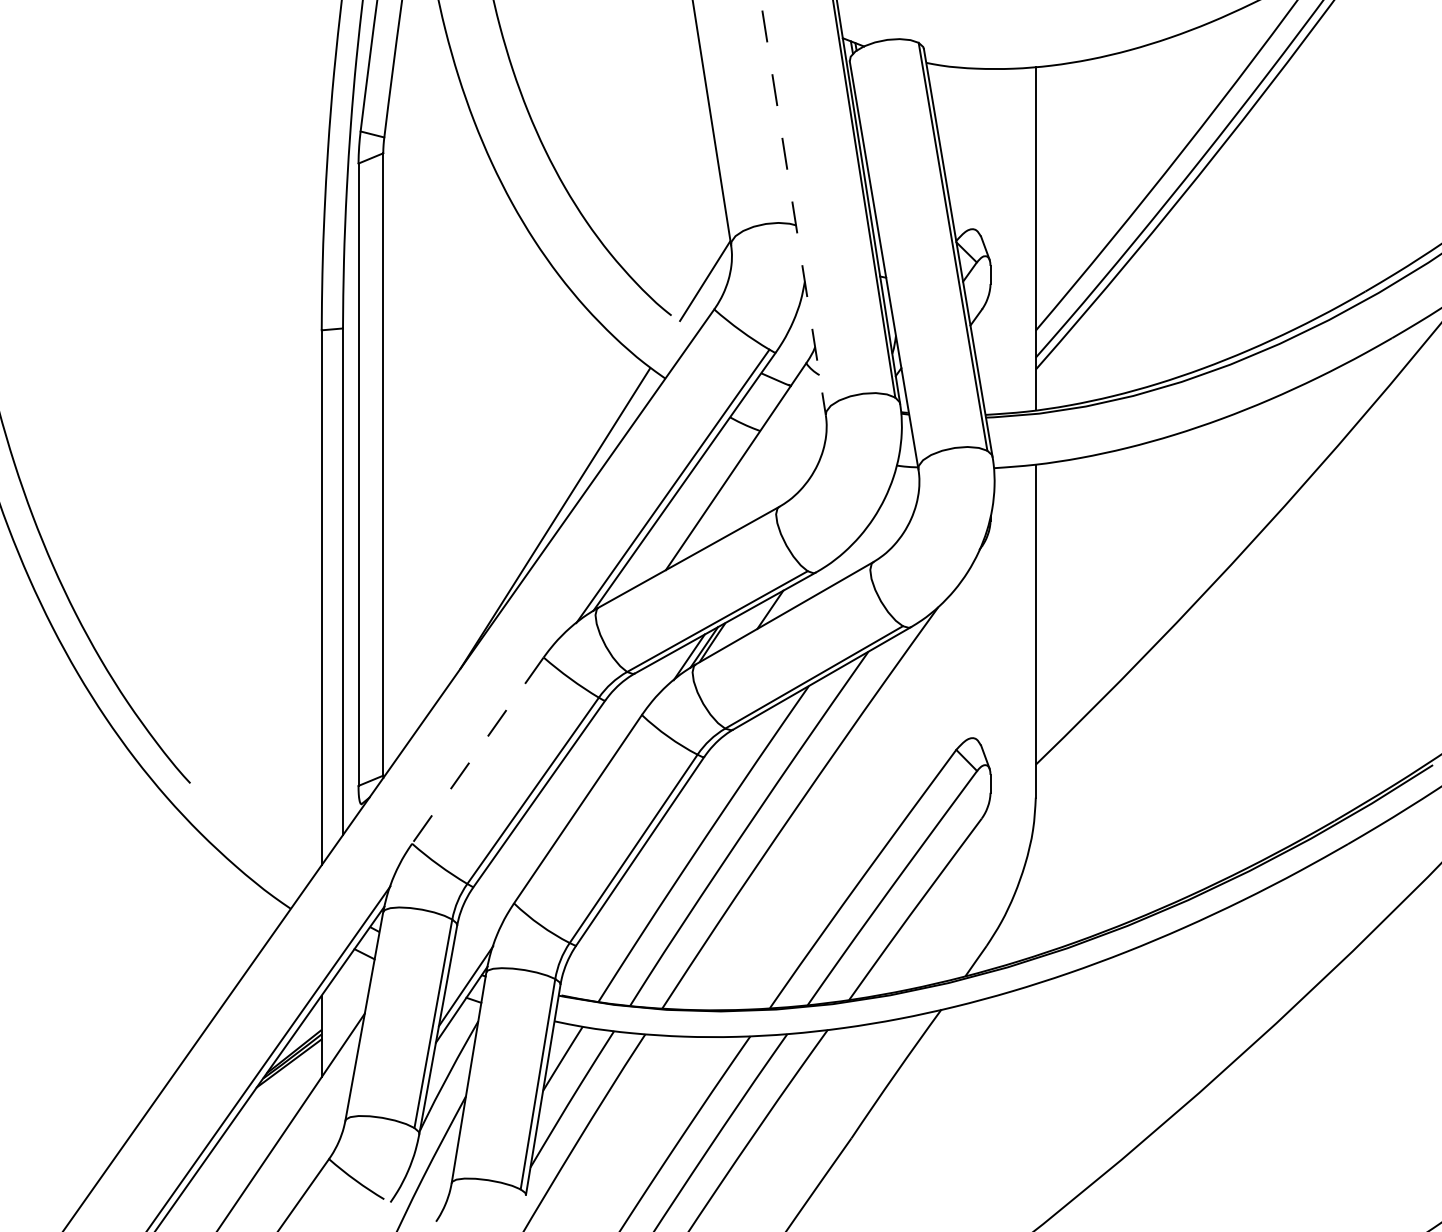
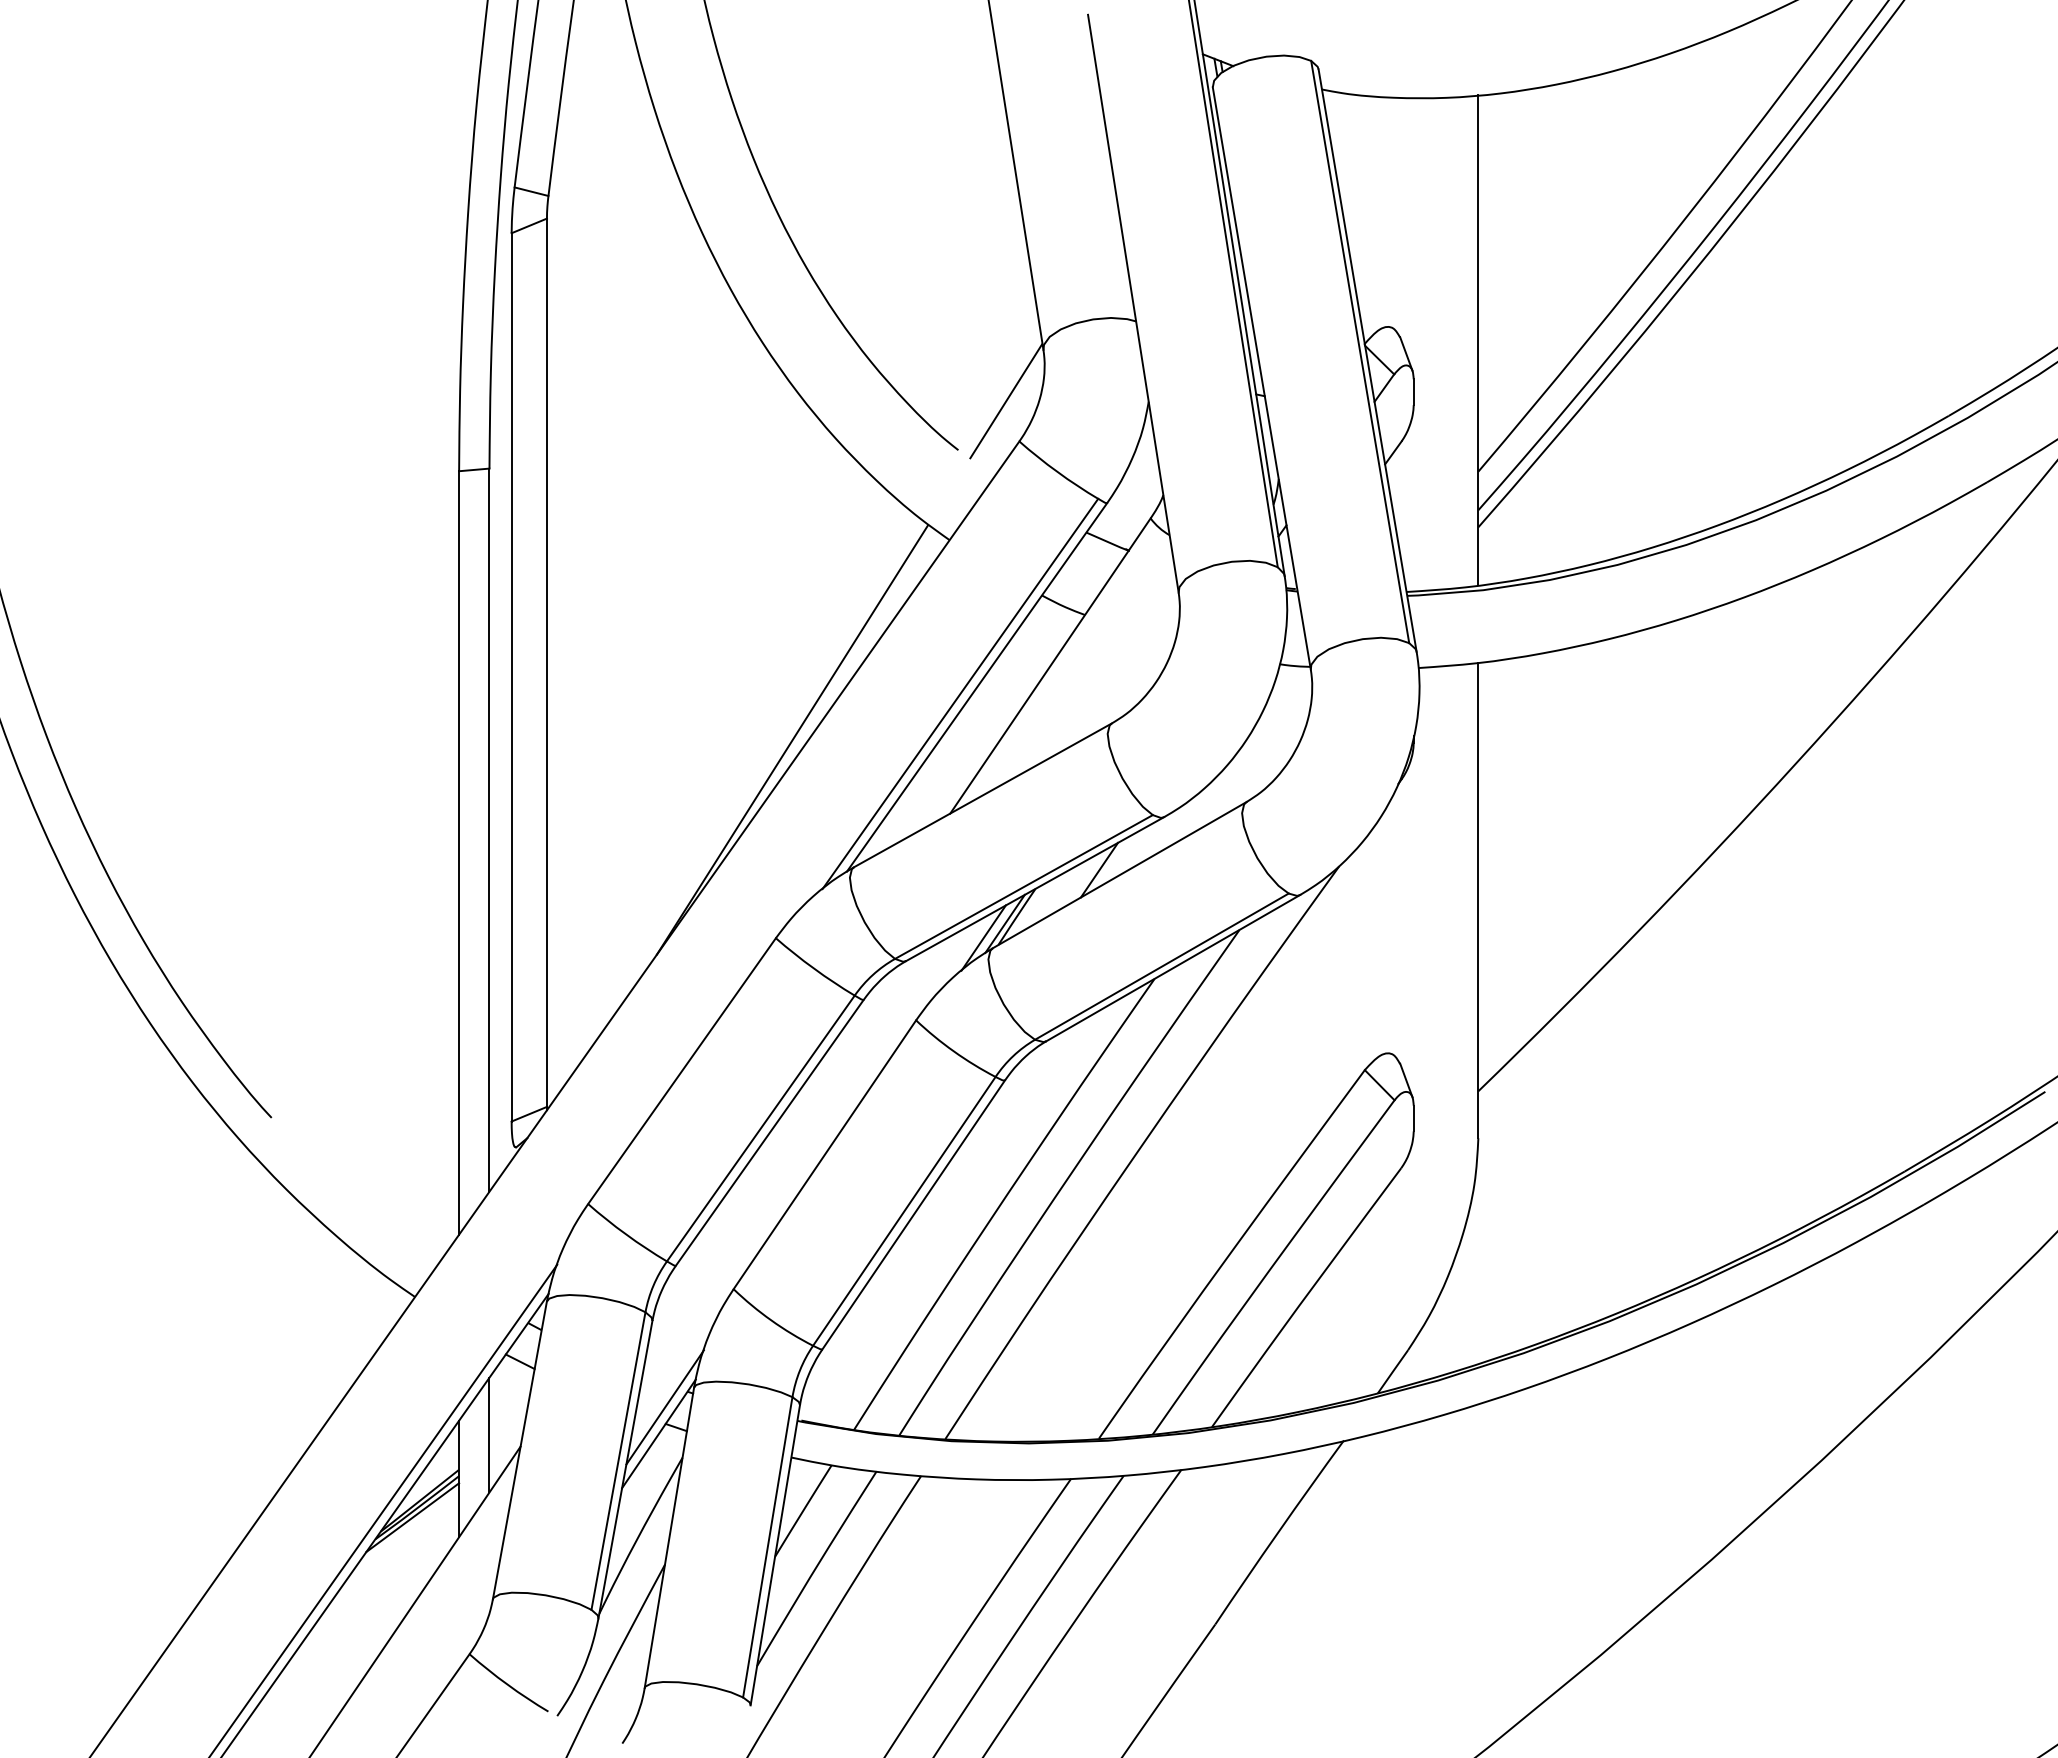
line: (794, 213) -> (1133, 304), dashed -> solid
line: (478, 750) -> (682, 1071), dashed -> solid
line: (343, 1005) -> (489, 1434), added

